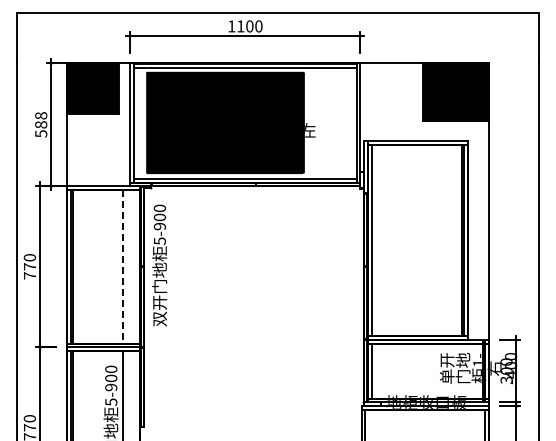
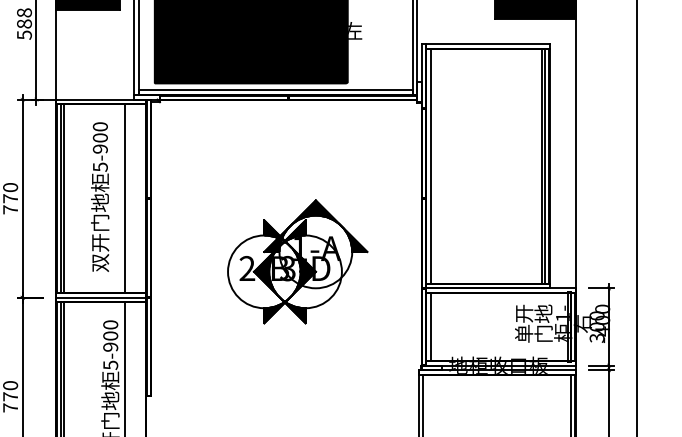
text: (159, 265) -> (99, 197), moved
line: (123, 266) -> (125, 198), dashed -> solid
part: (262, 318) -> (296, 262), added

